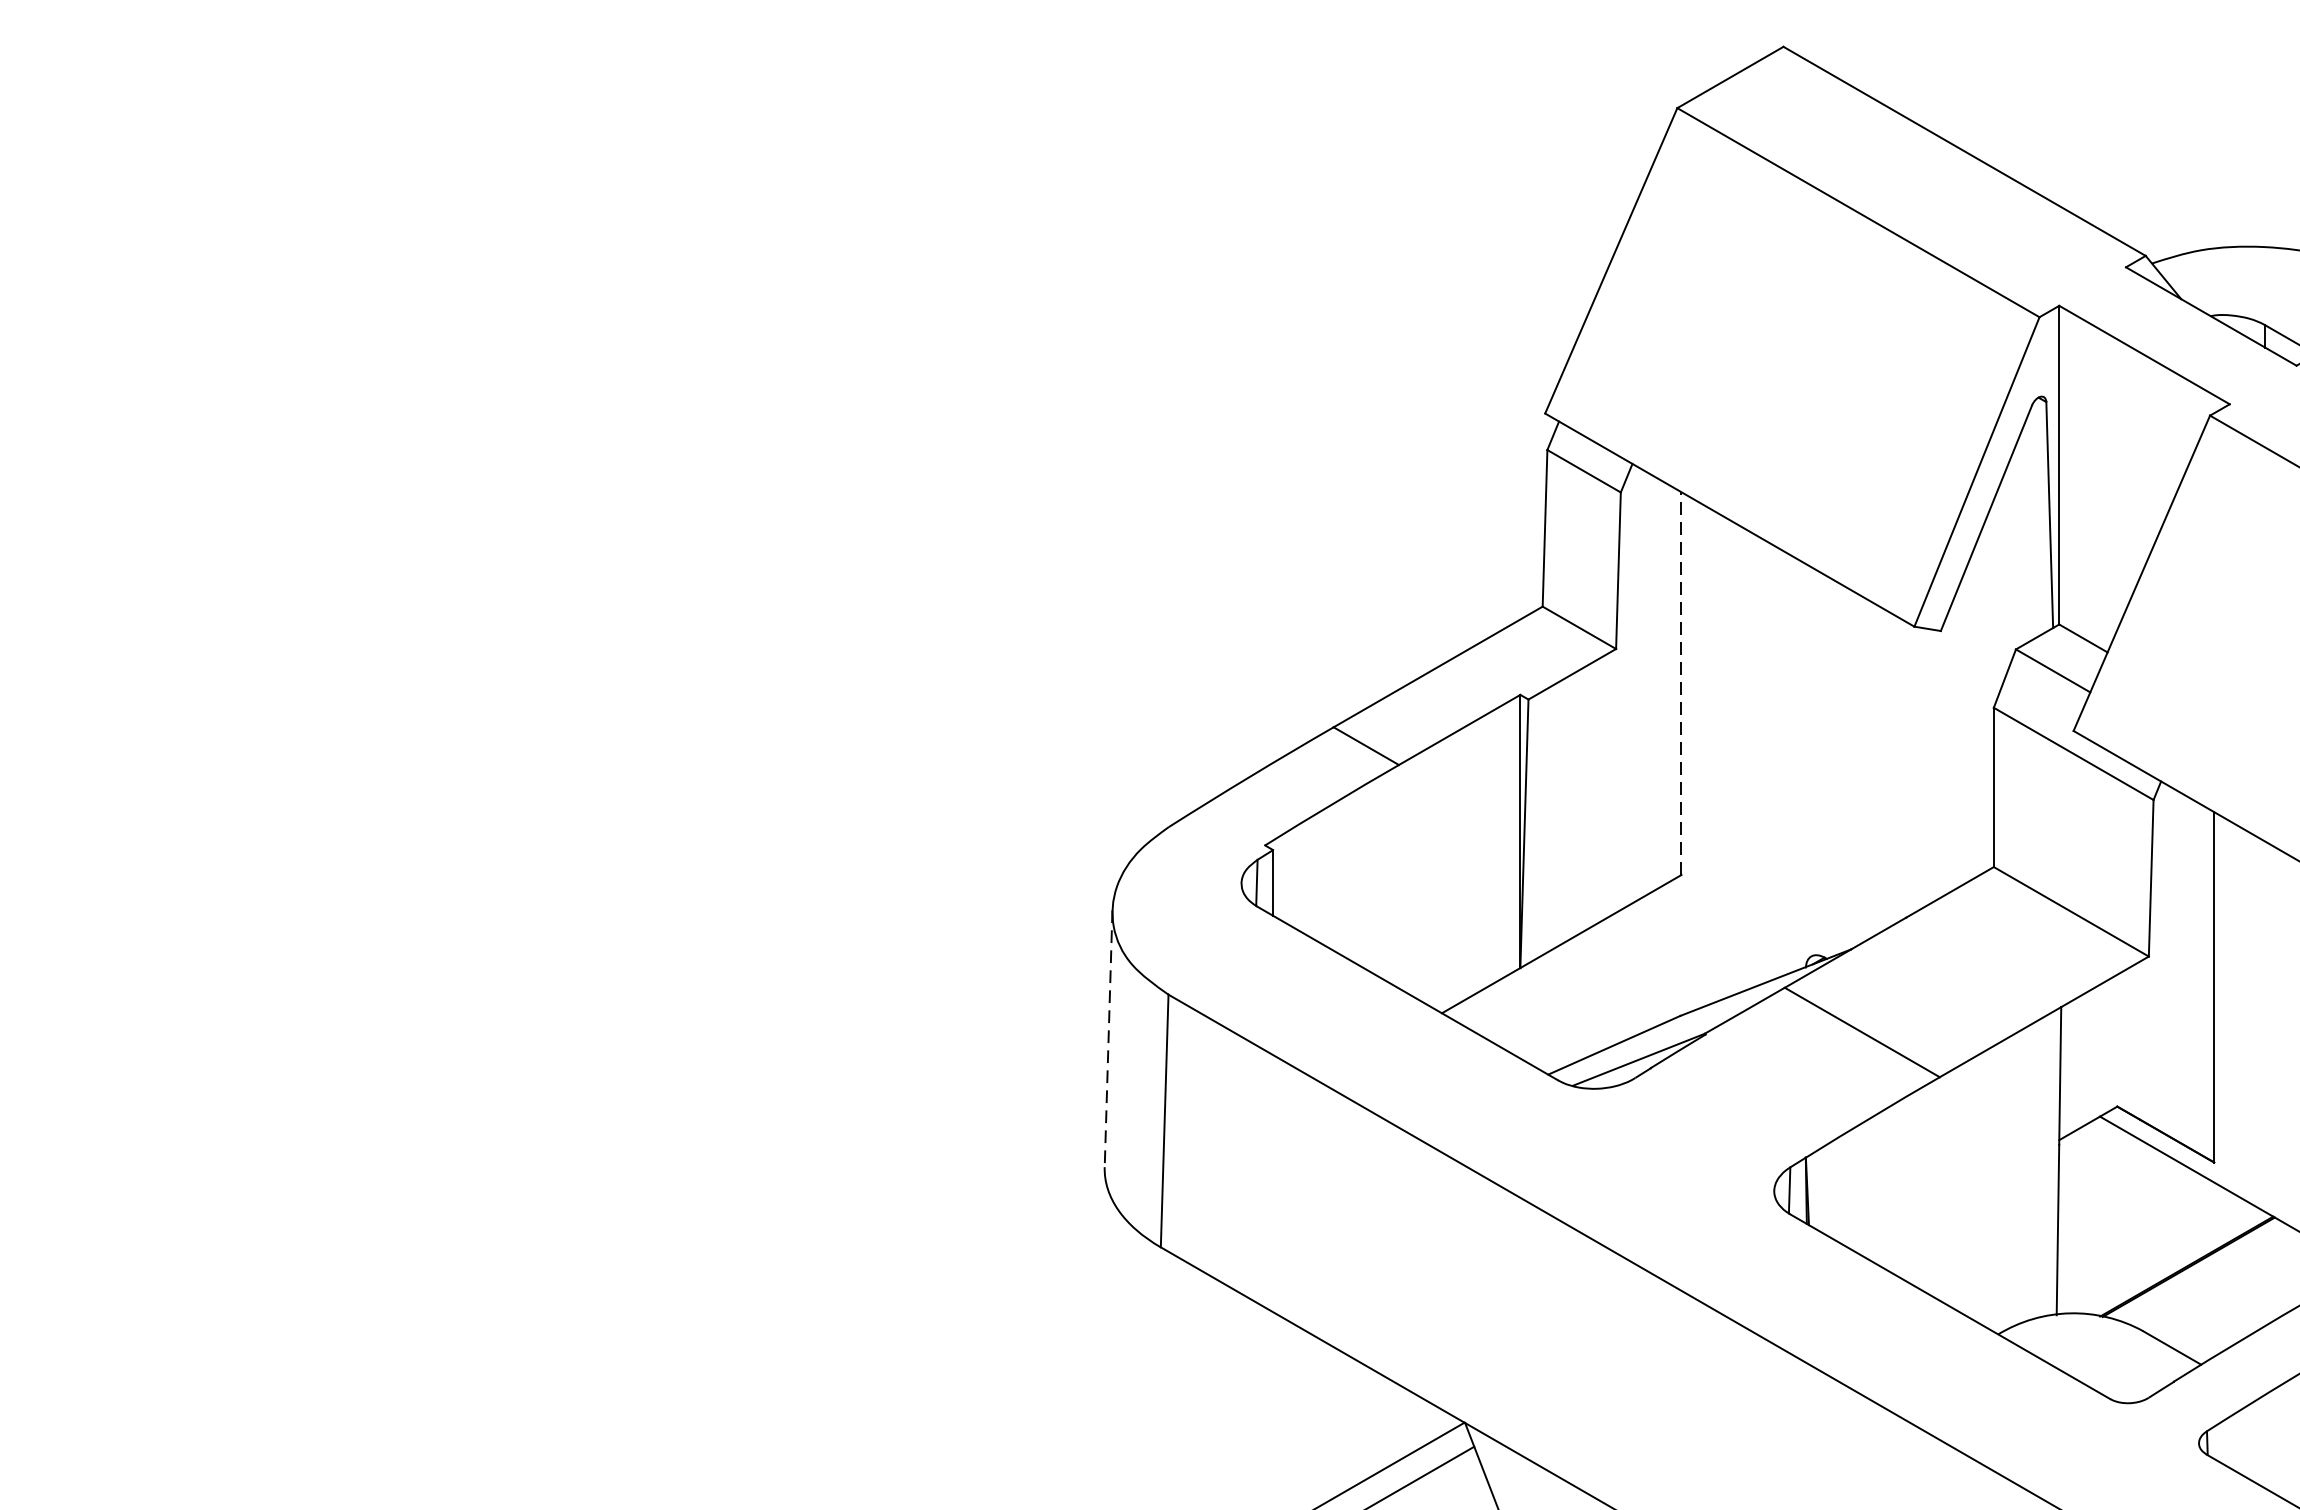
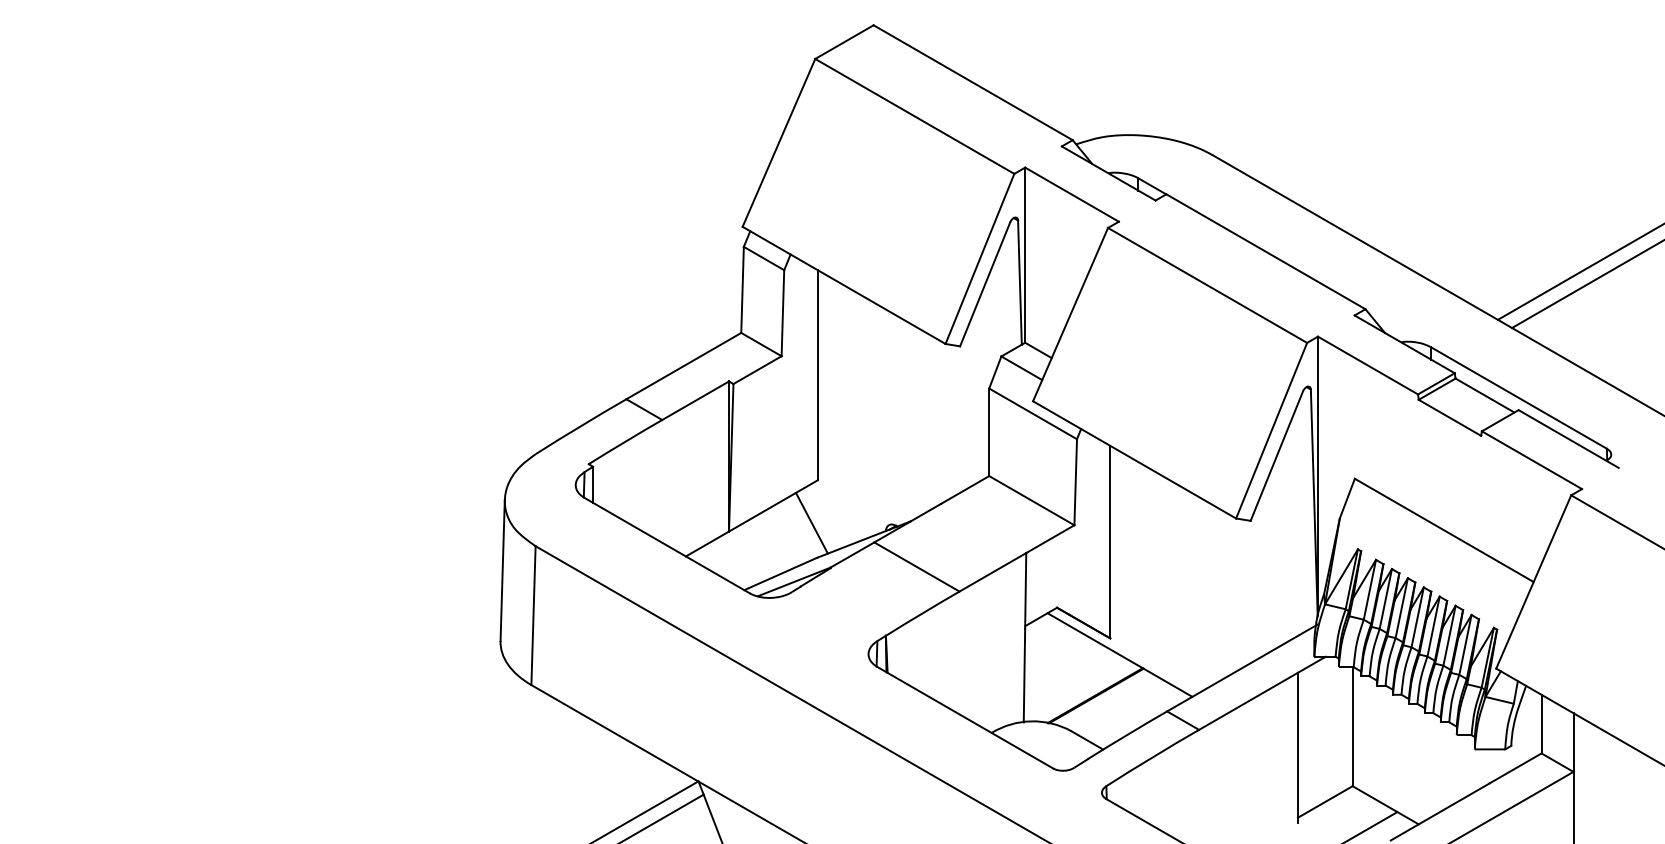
line: (1681, 682) -> (817, 374), dashed -> solid
line: (1670, 951) -> (811, 522), added
line: (1108, 1038) -> (502, 570), dashed -> solid

